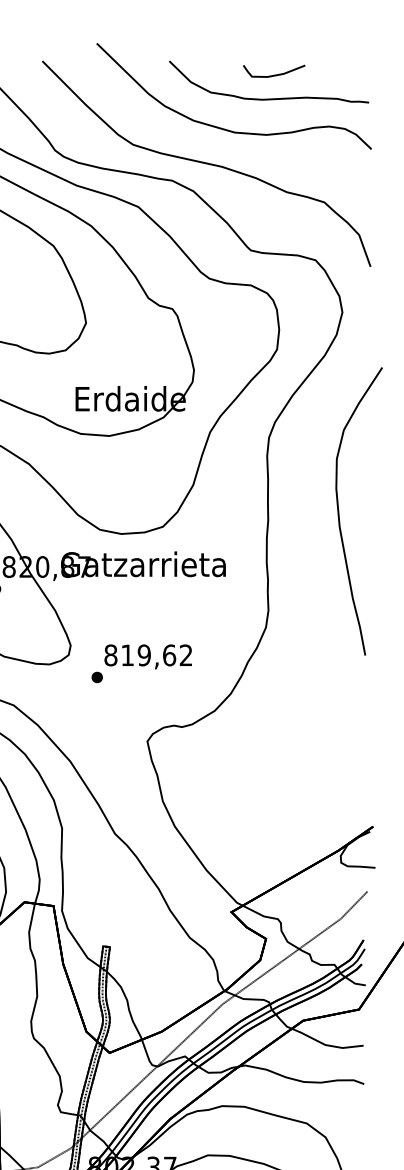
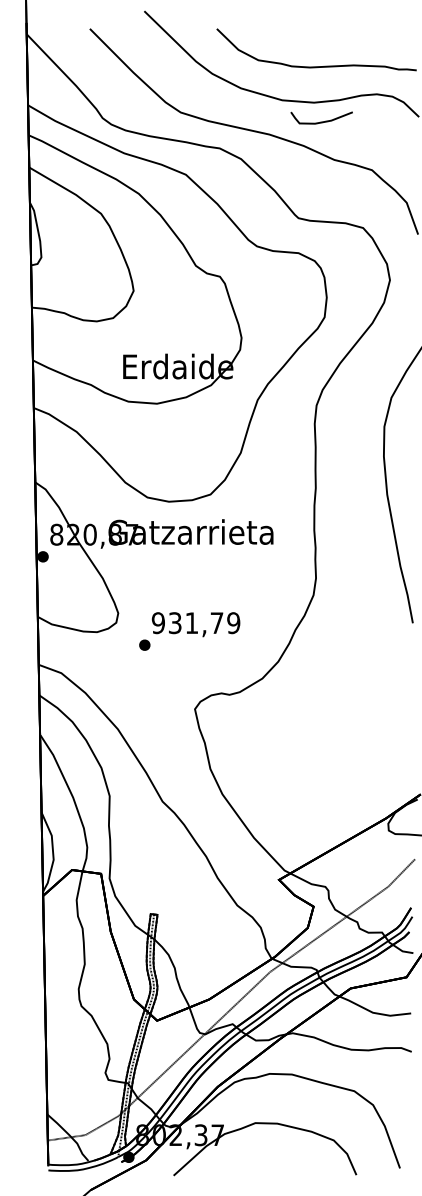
part: (273, 70) -> (321, 117), moved
text: (147, 655) -> (195, 623), 819,62 -> 931,79

